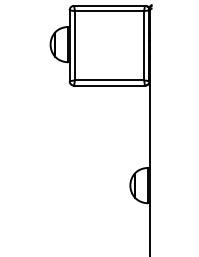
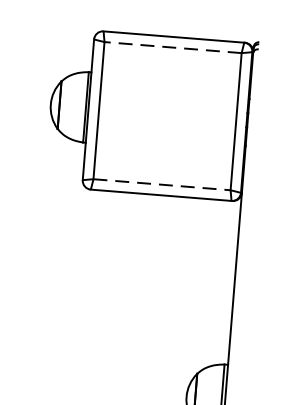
line: (109, 11) -> (172, 48), solid -> dashed
line: (109, 80) -> (161, 185), solid -> dashed

